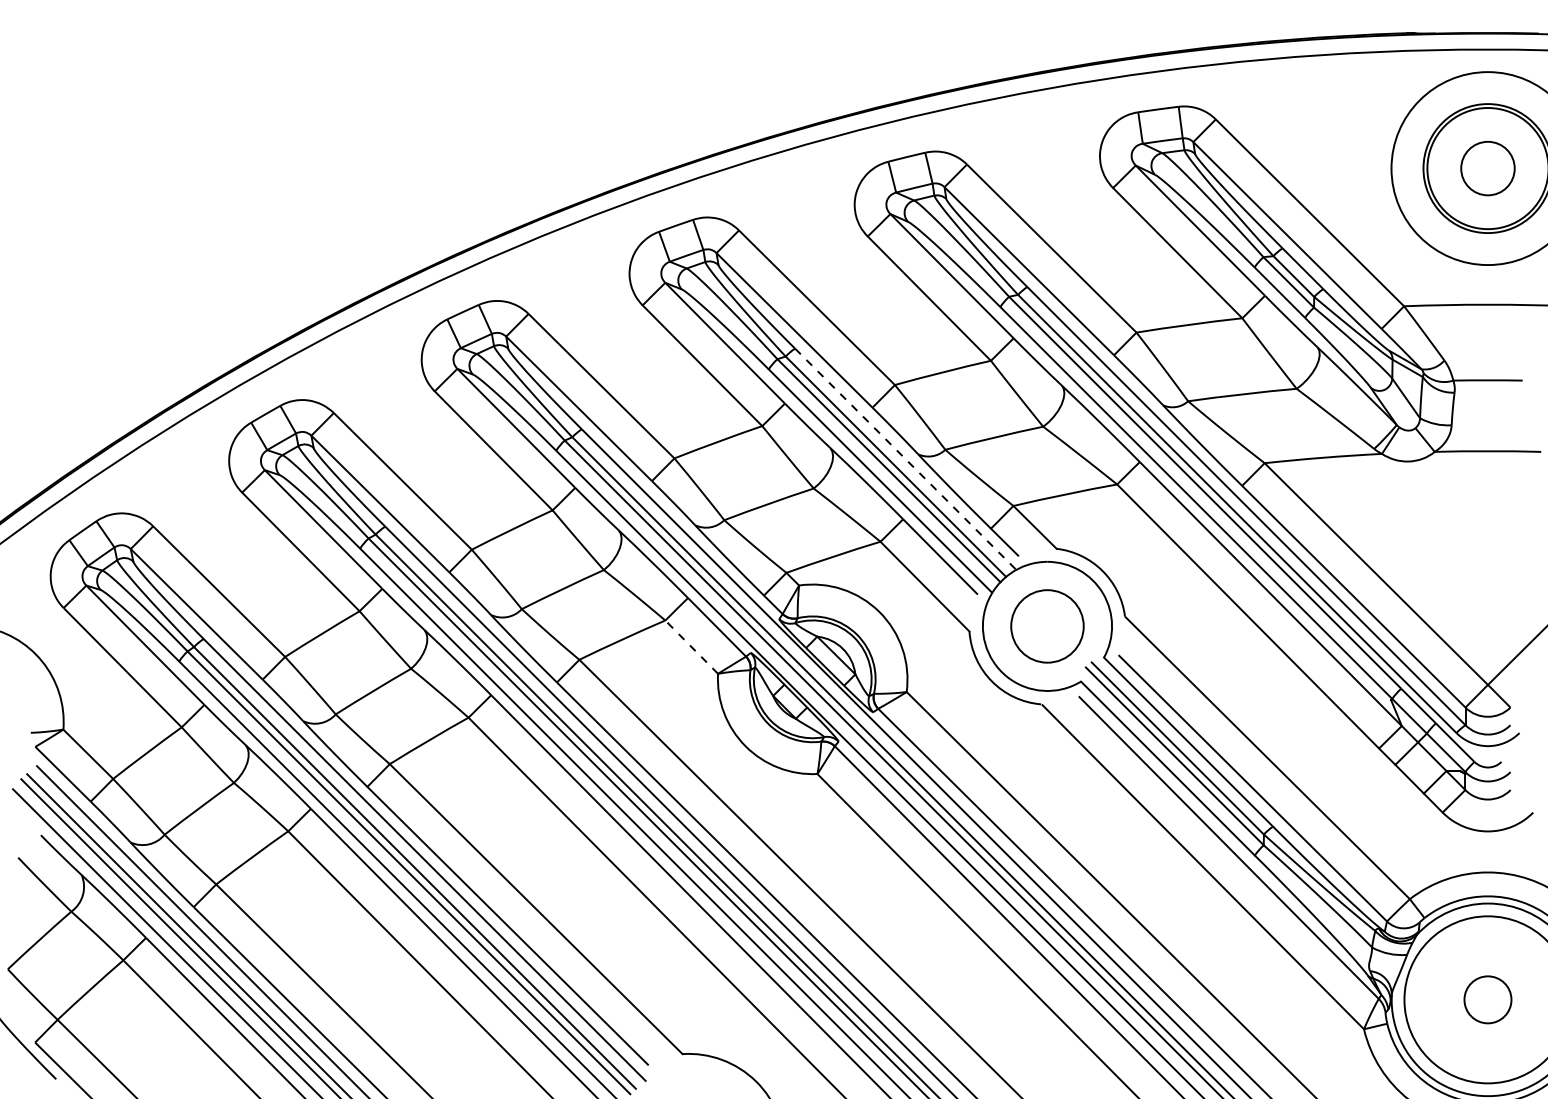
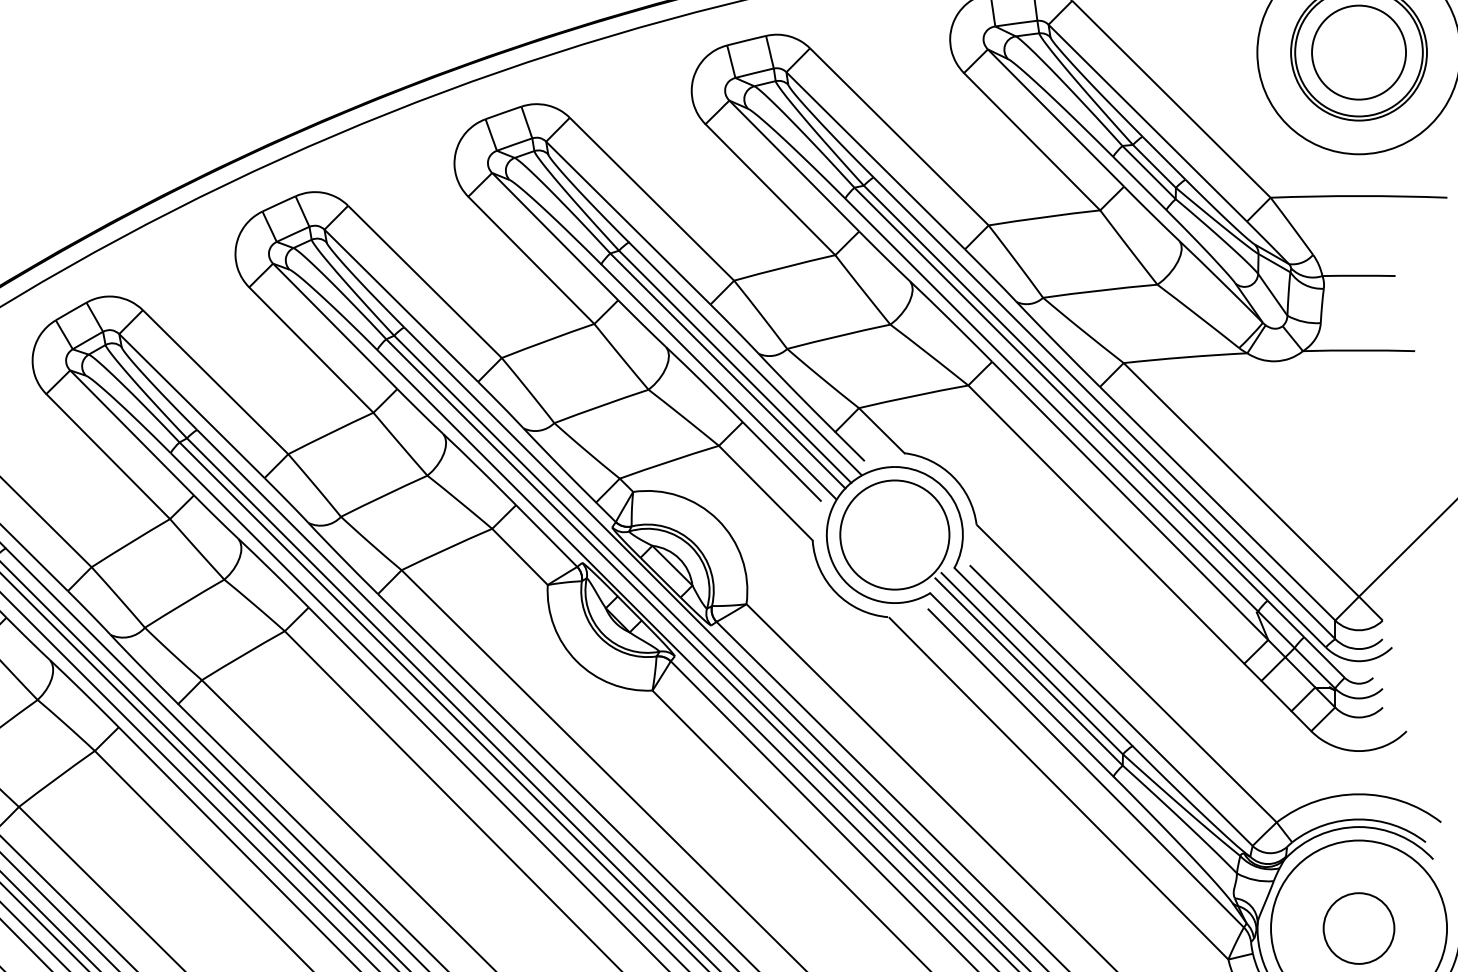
circle: (1487, 168) -> (1358, 52), size x1.67
line: (905, 459) -> (745, 359), dashed -> solid
circle: (1047, 626) -> (894, 535), size x1.43
line: (691, 647) -> (519, 557), dashed -> solid
circle: (1487, 999) -> (1358, 928), size x1.43

